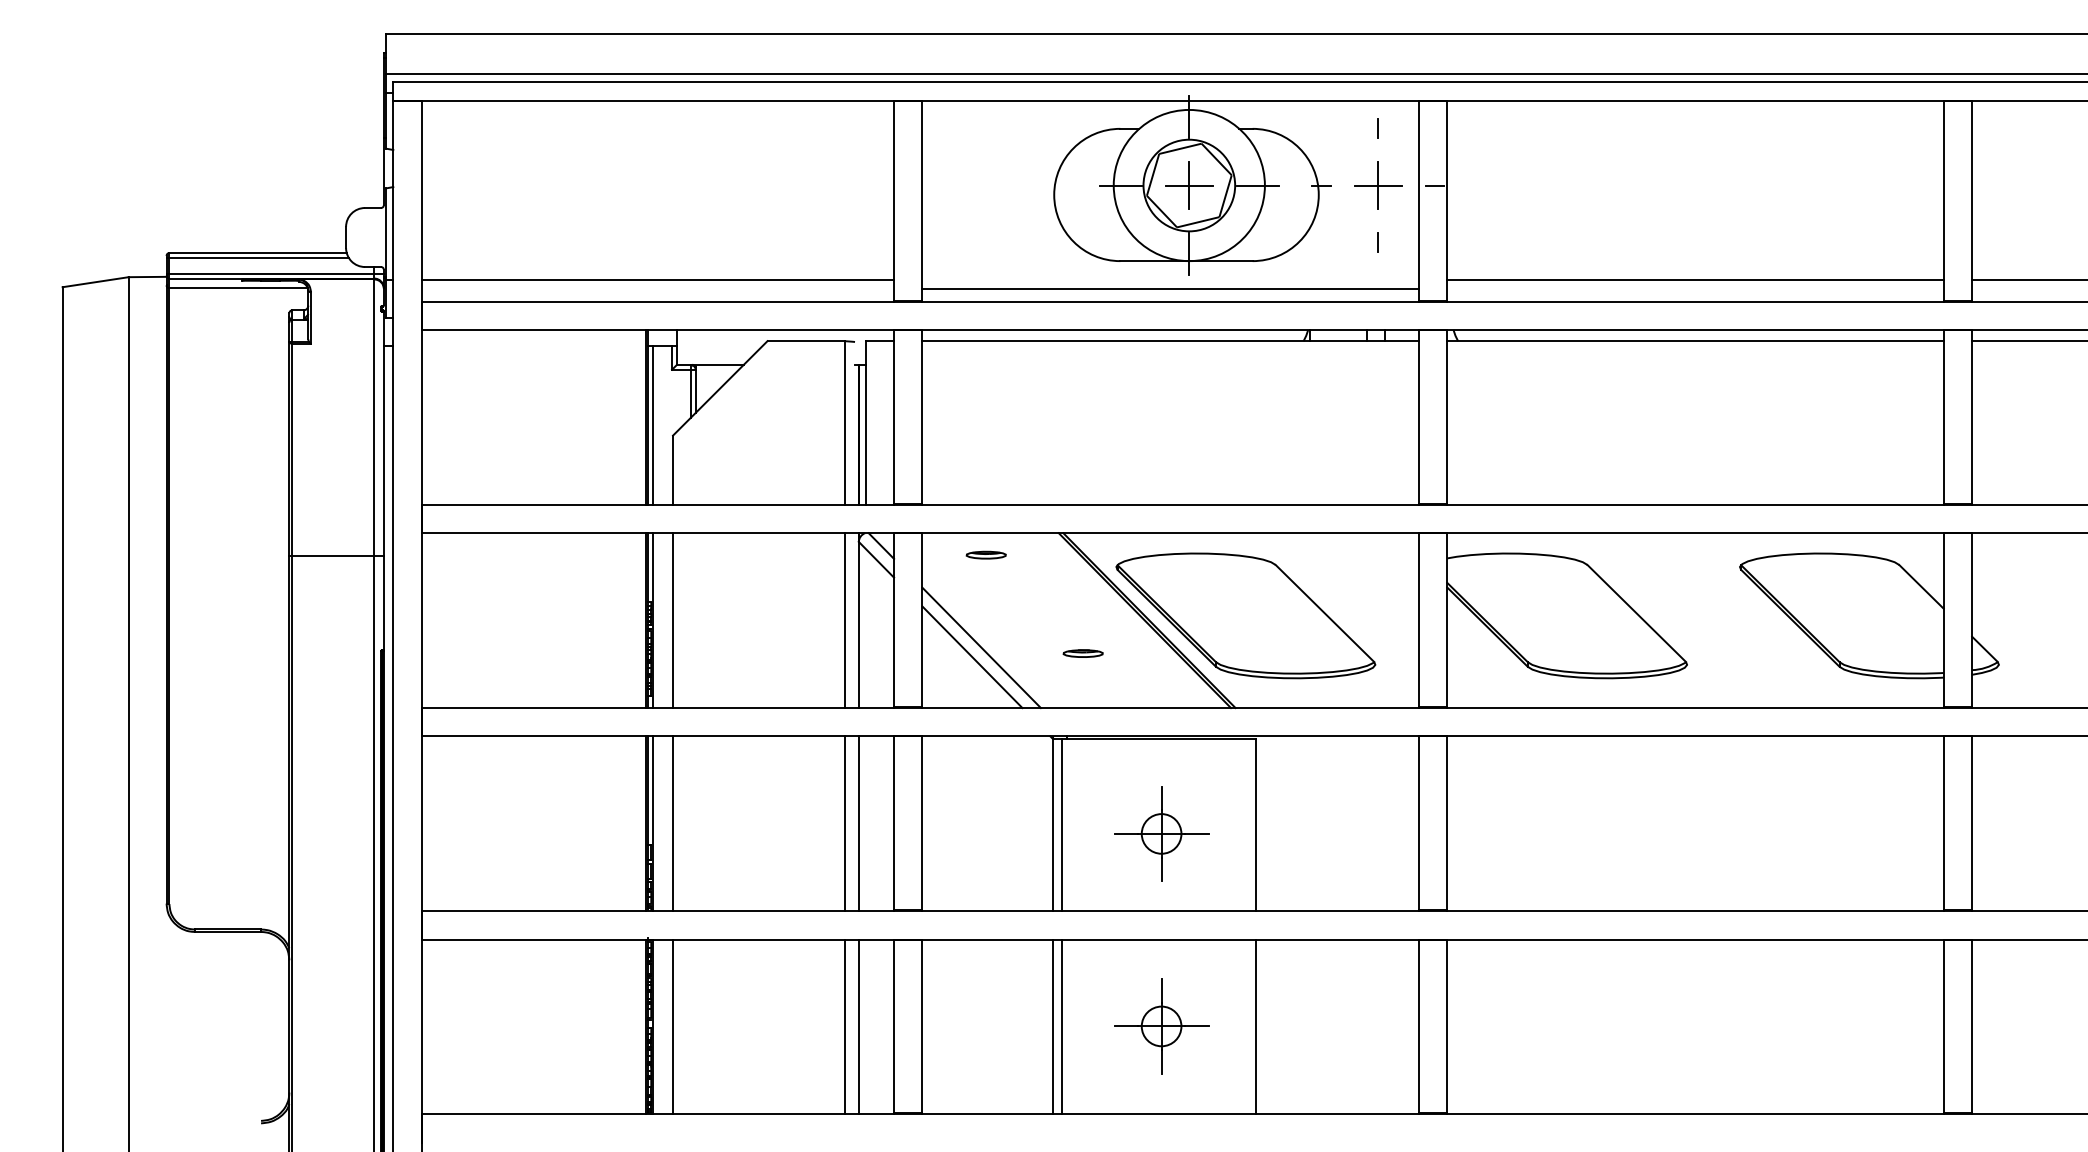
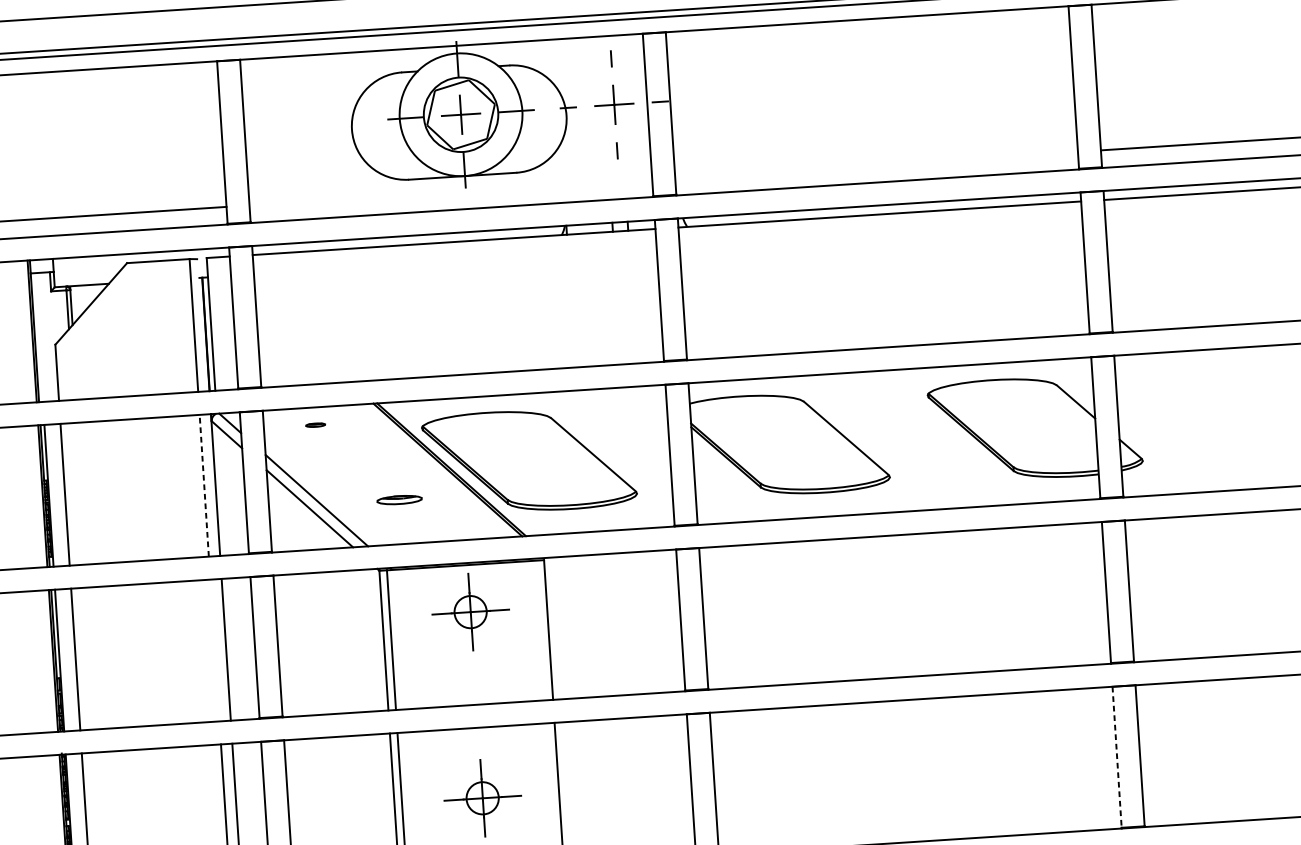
line: (1695, 280) -> (876, 165), removed
line: (1170, 289) -> (451, 200), removed
line: (653, 425) -> (39, 337), removed
part: (985, 554) -> (315, 424), size x0.6
line: (844, 620) -> (204, 485), solid -> dashed
part: (1082, 653) -> (398, 499), size x1.4
line: (844, 823) -> (214, 650), removed
part: (1161, 833) -> (470, 611), moved
line: (1943, 1026) -> (1116, 757), solid -> dashed

